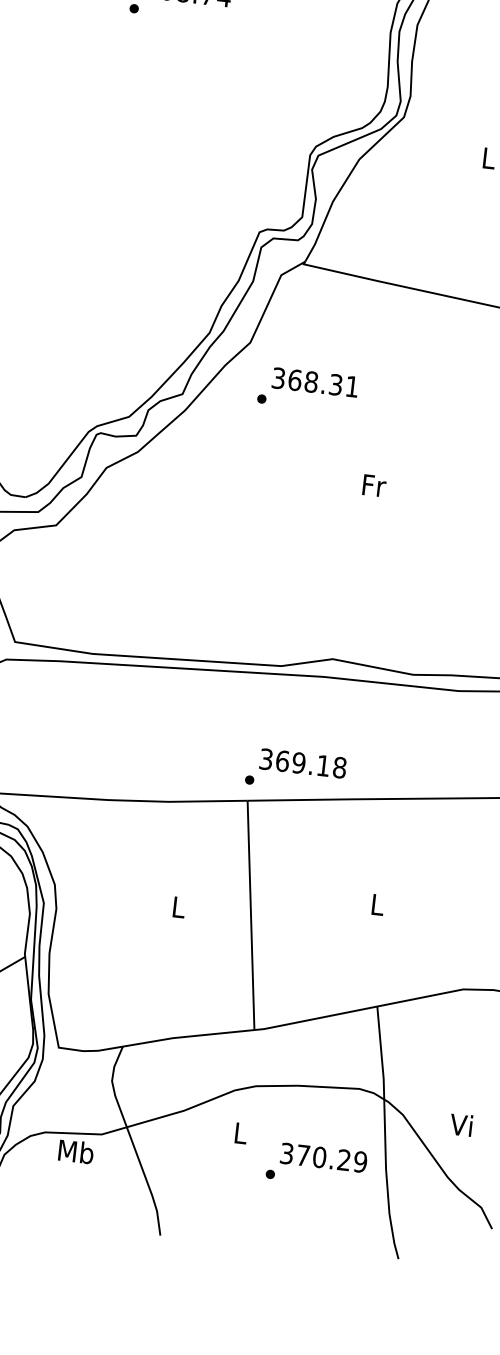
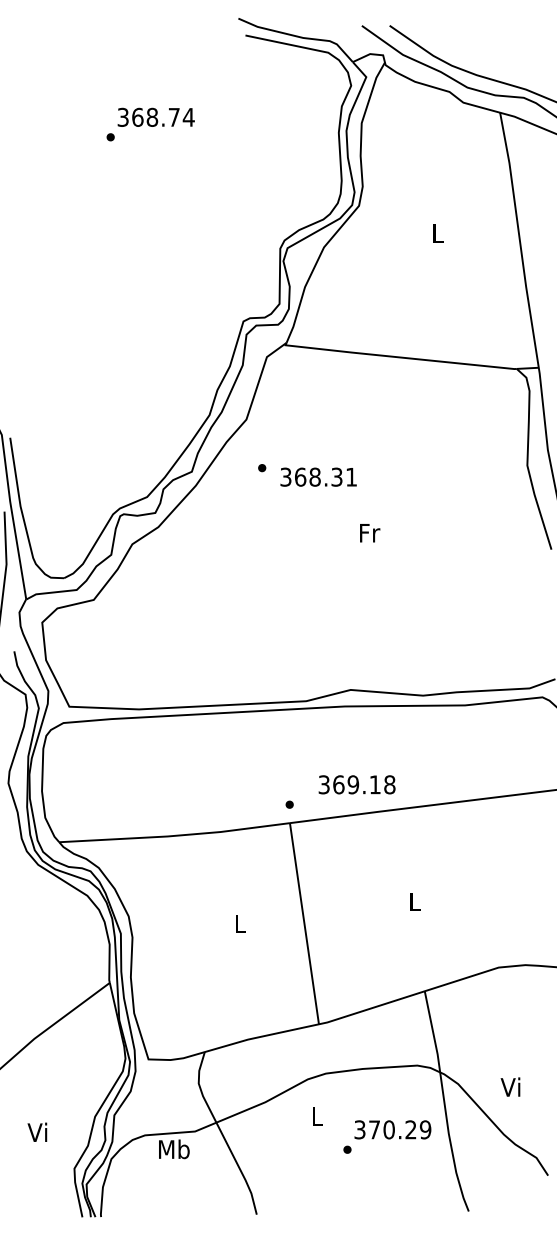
text: (315, 381) -> (318, 476), moved
text: (302, 763) -> (356, 784), moved

